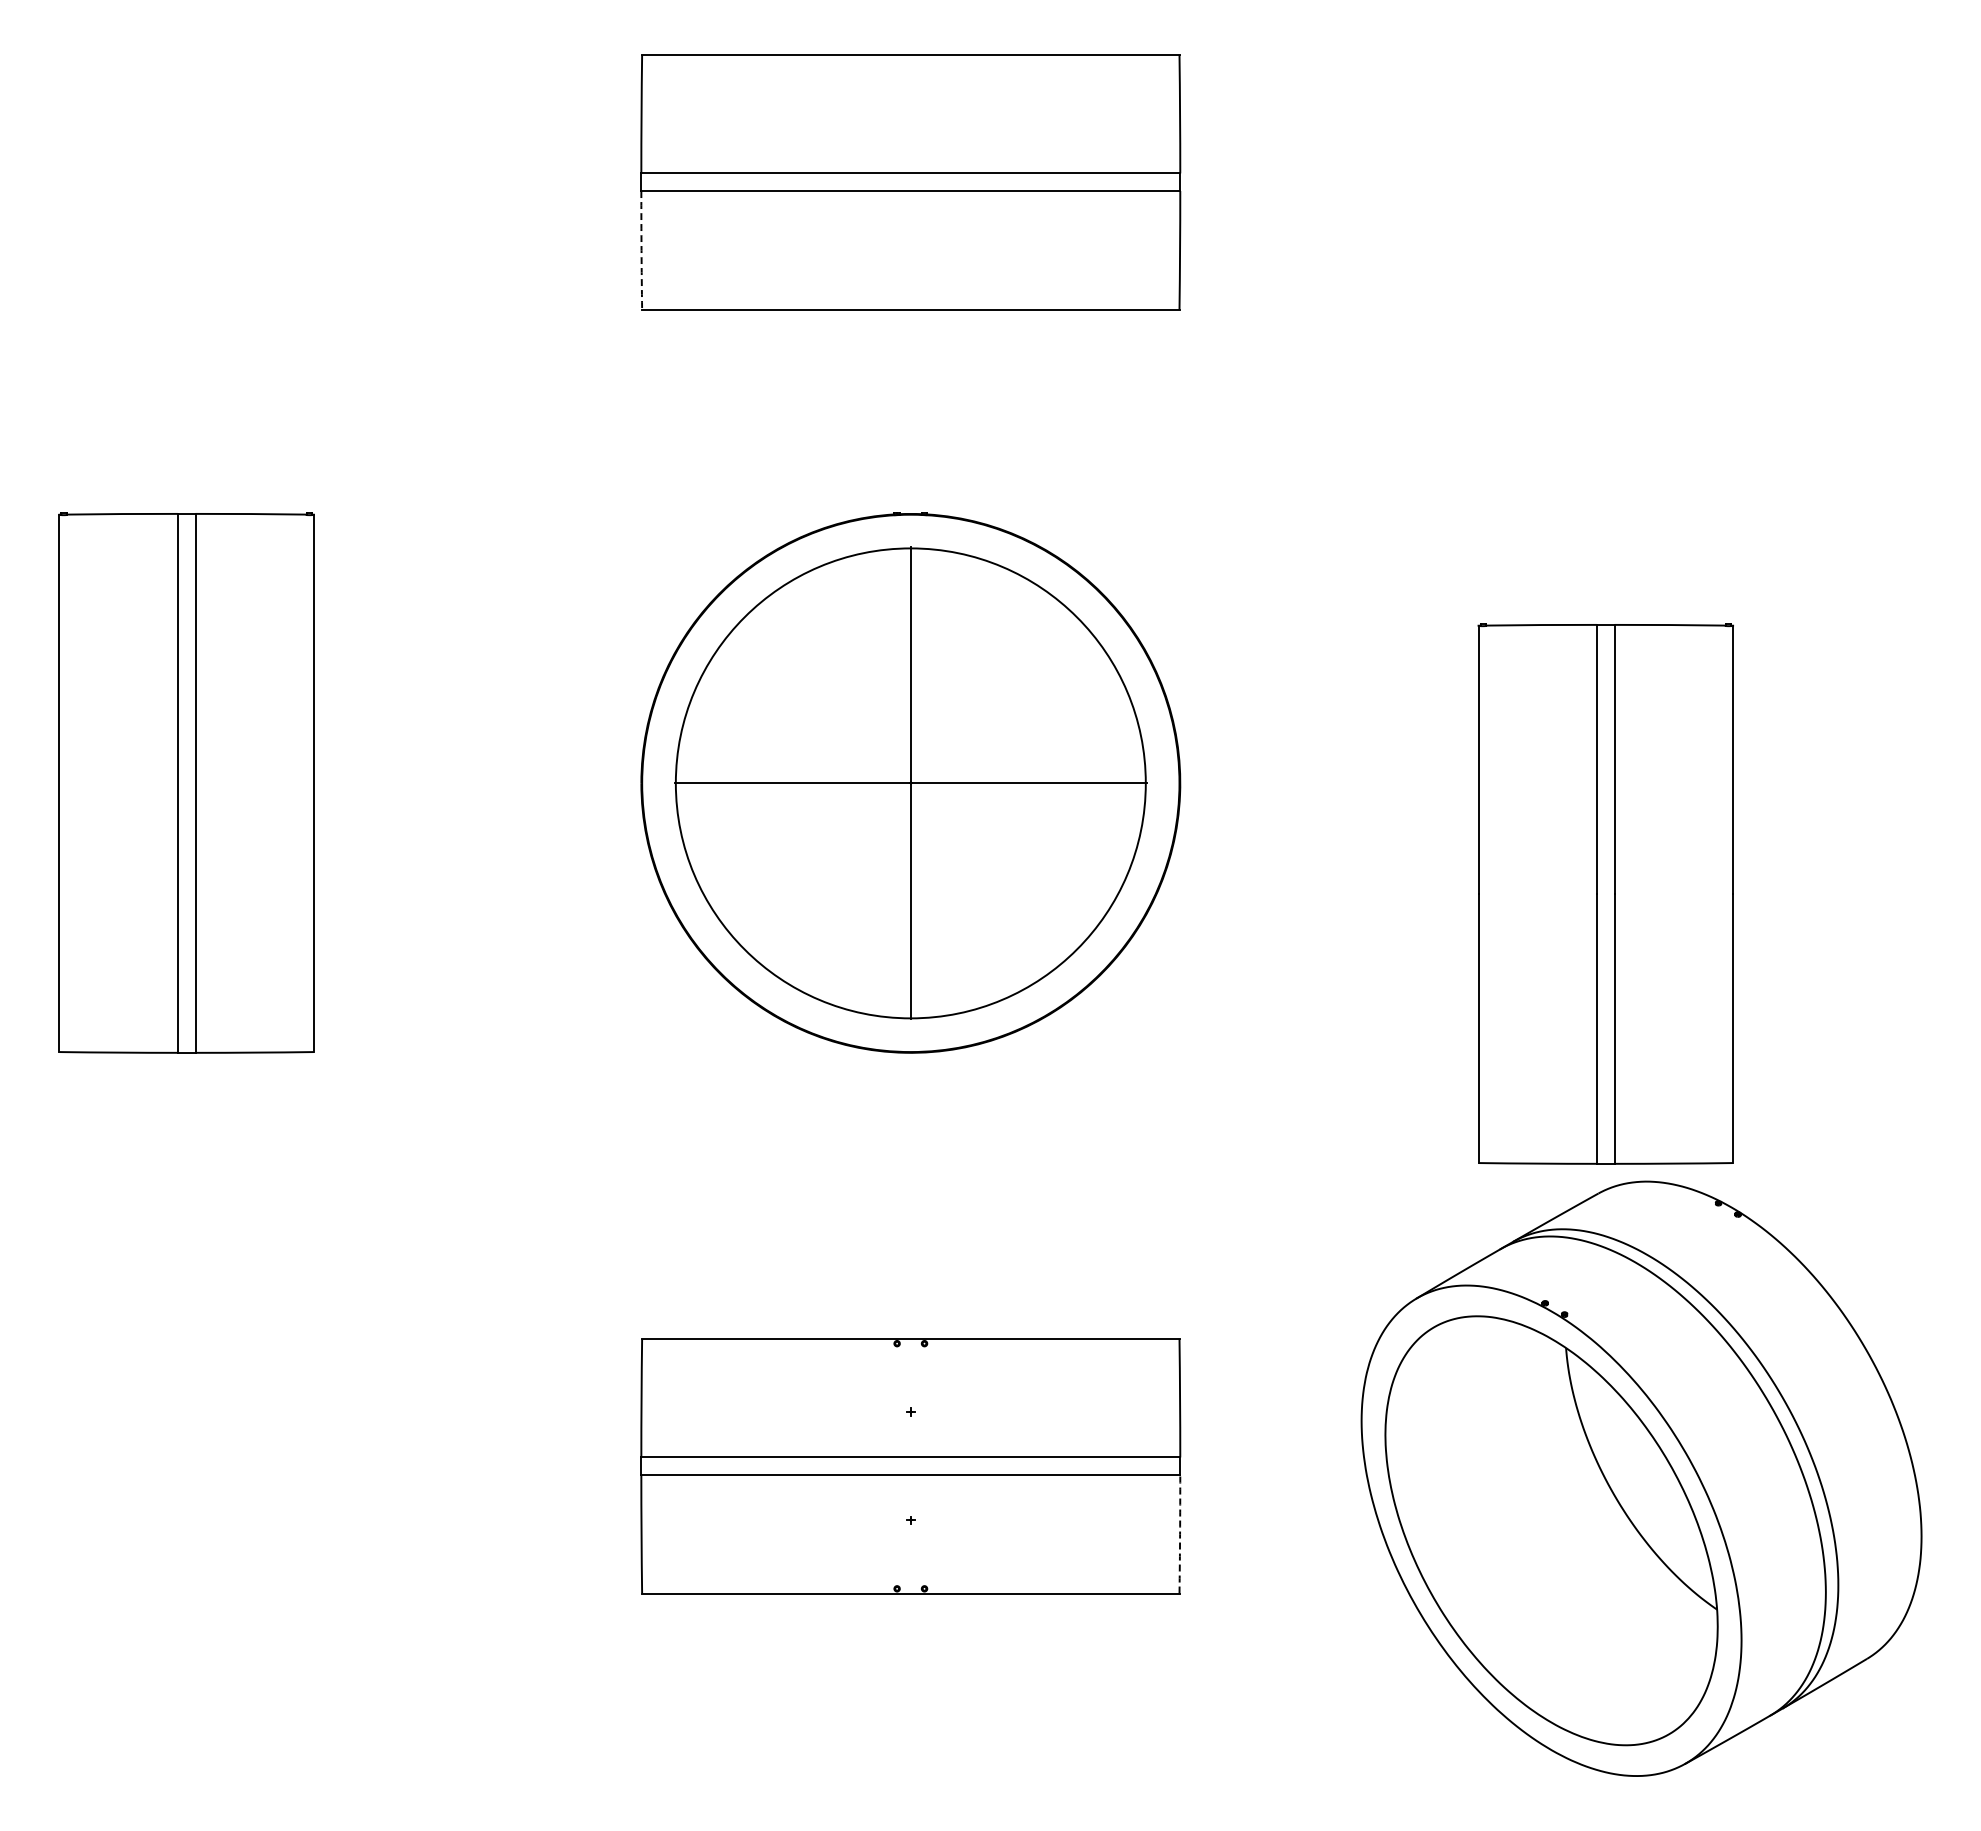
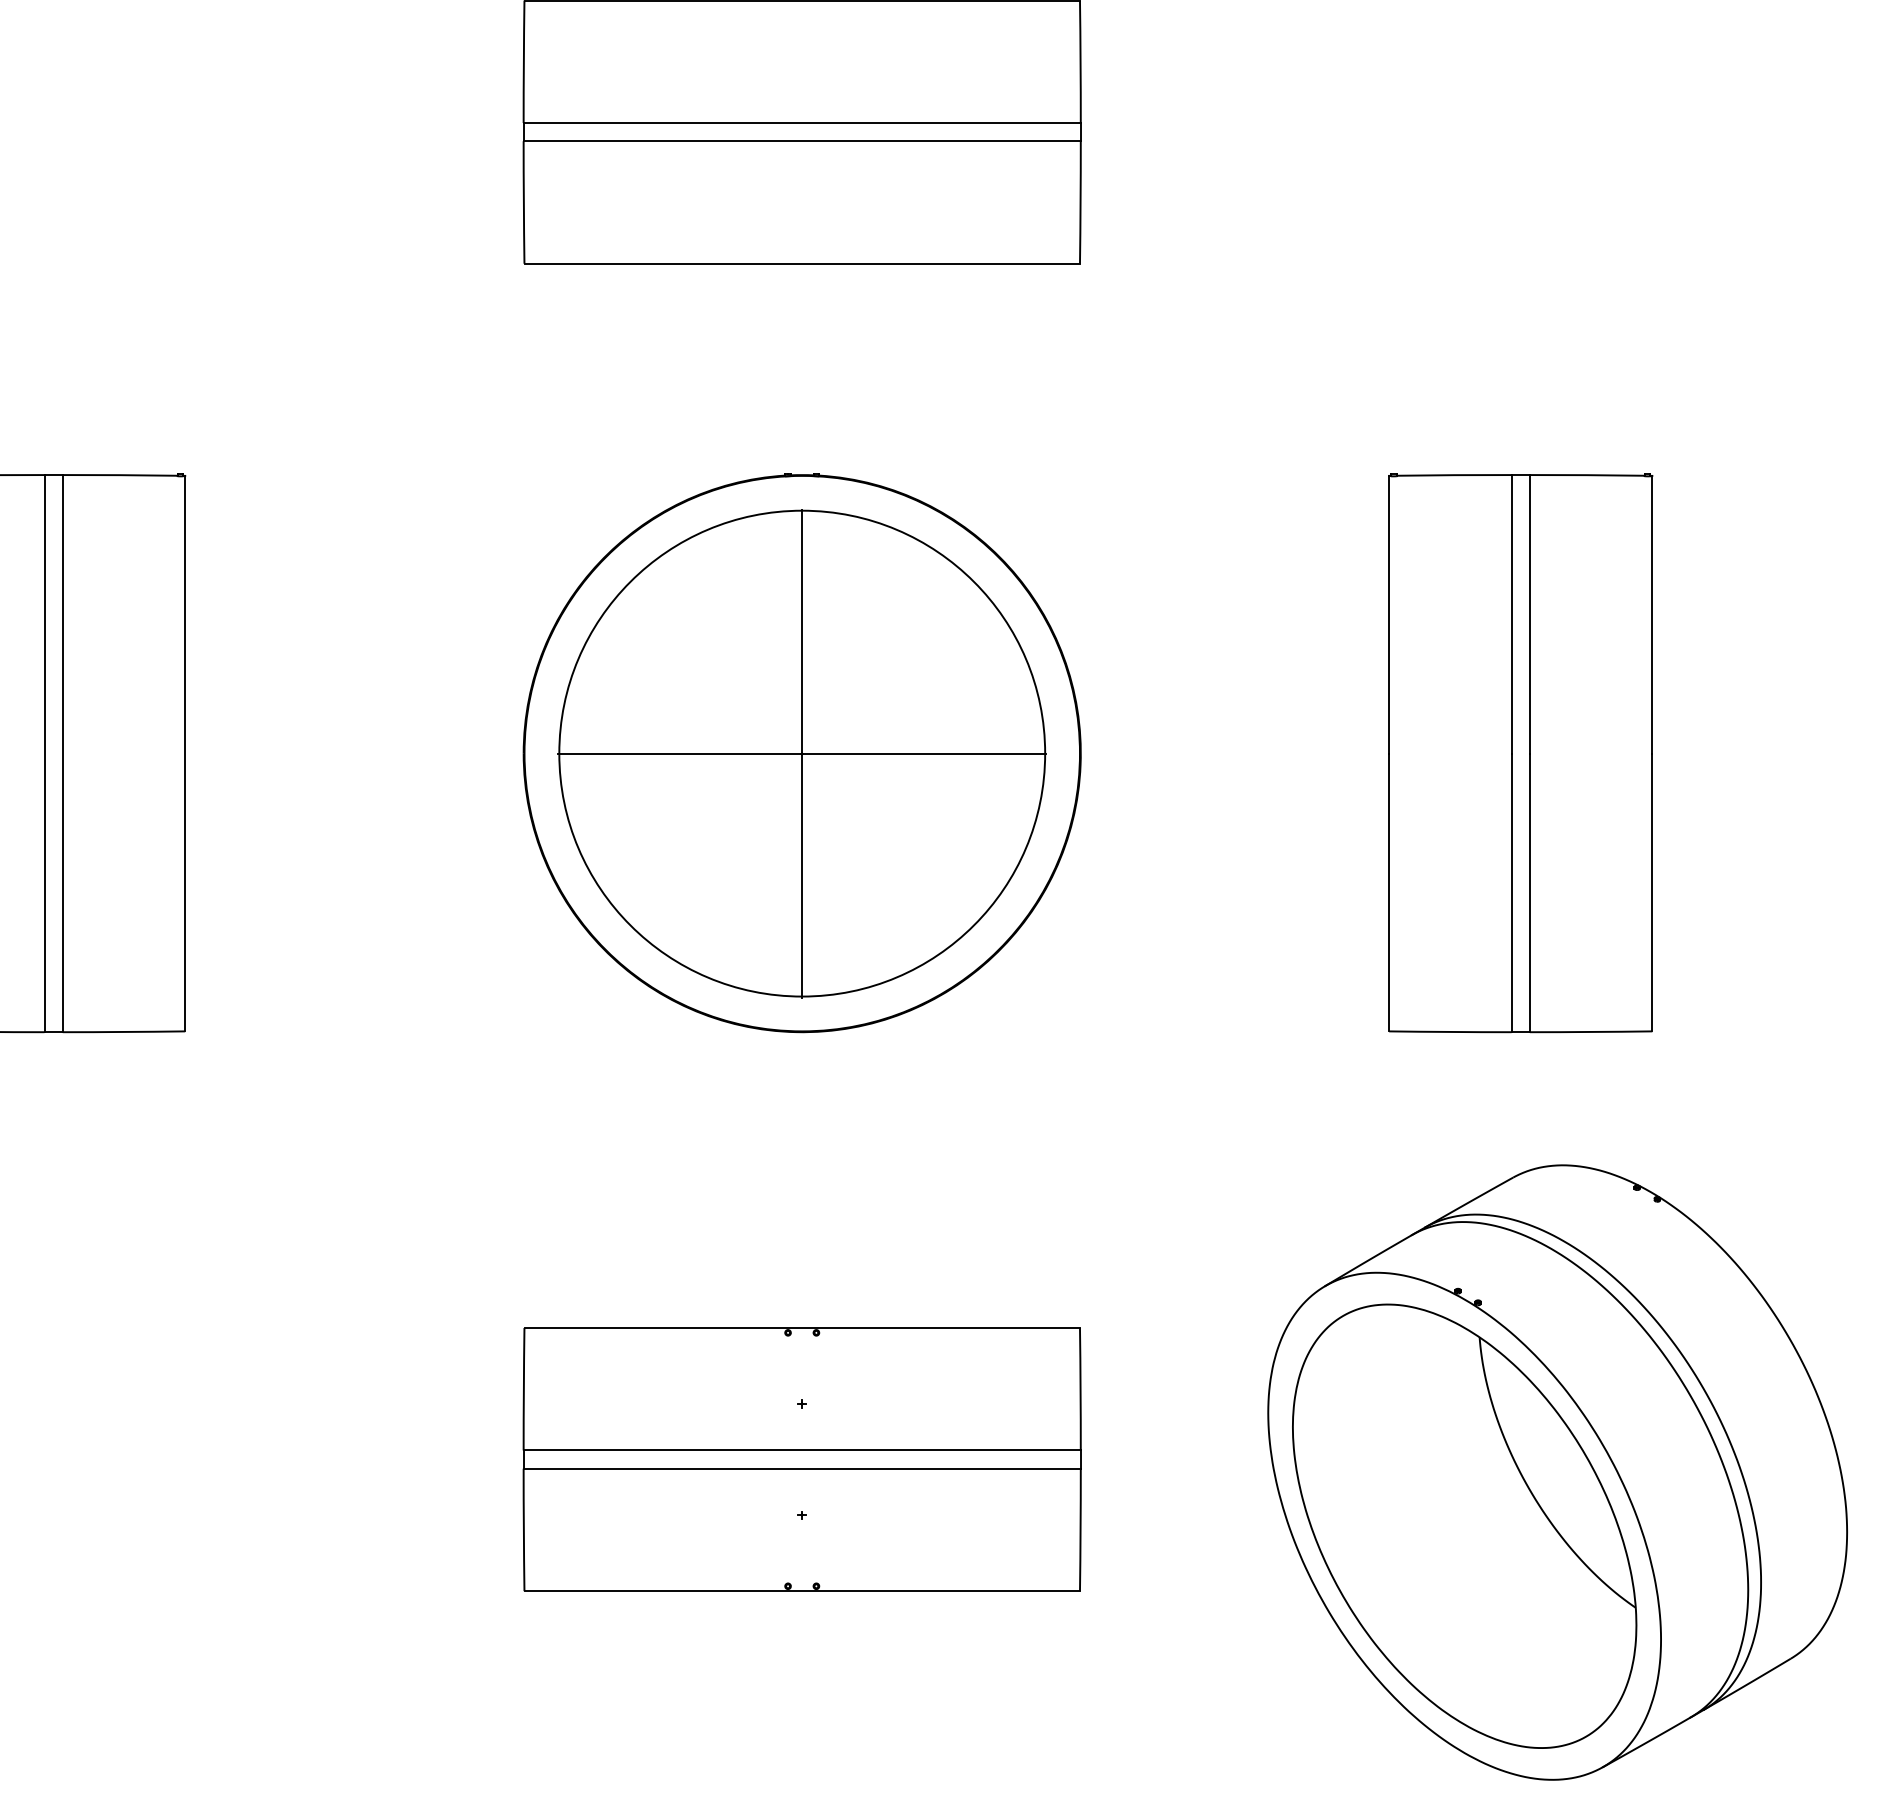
arc: (641, 250) -> (523, 202), dashed -> solid
part: (1605, 893) -> (1520, 752), moved
arc: (1180, 1534) -> (1081, 1530), dashed -> solid

